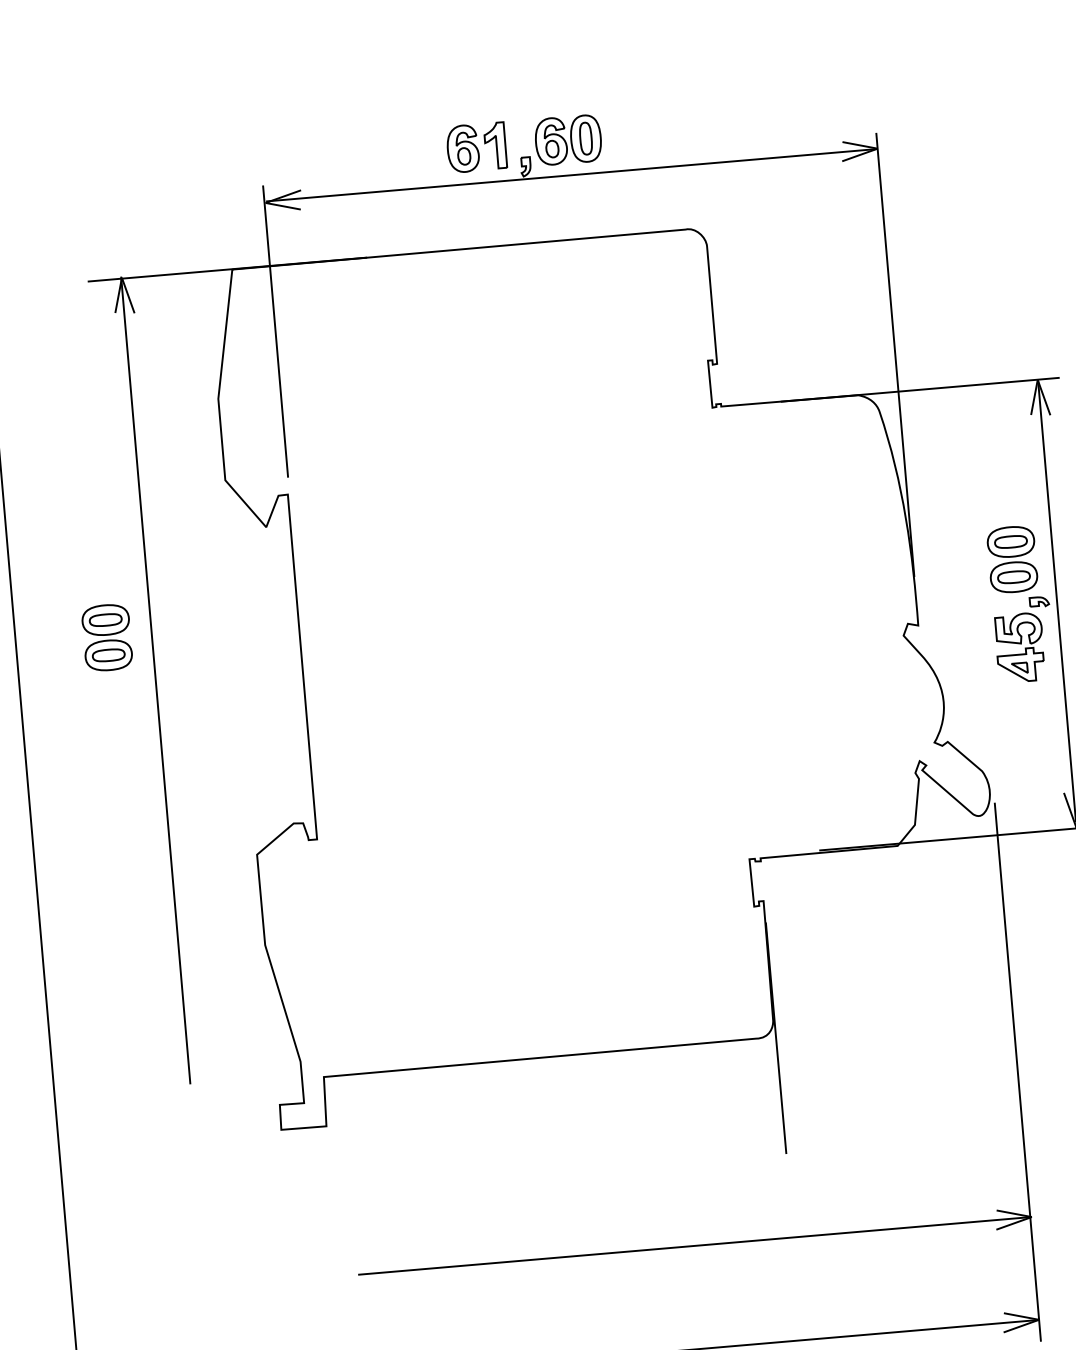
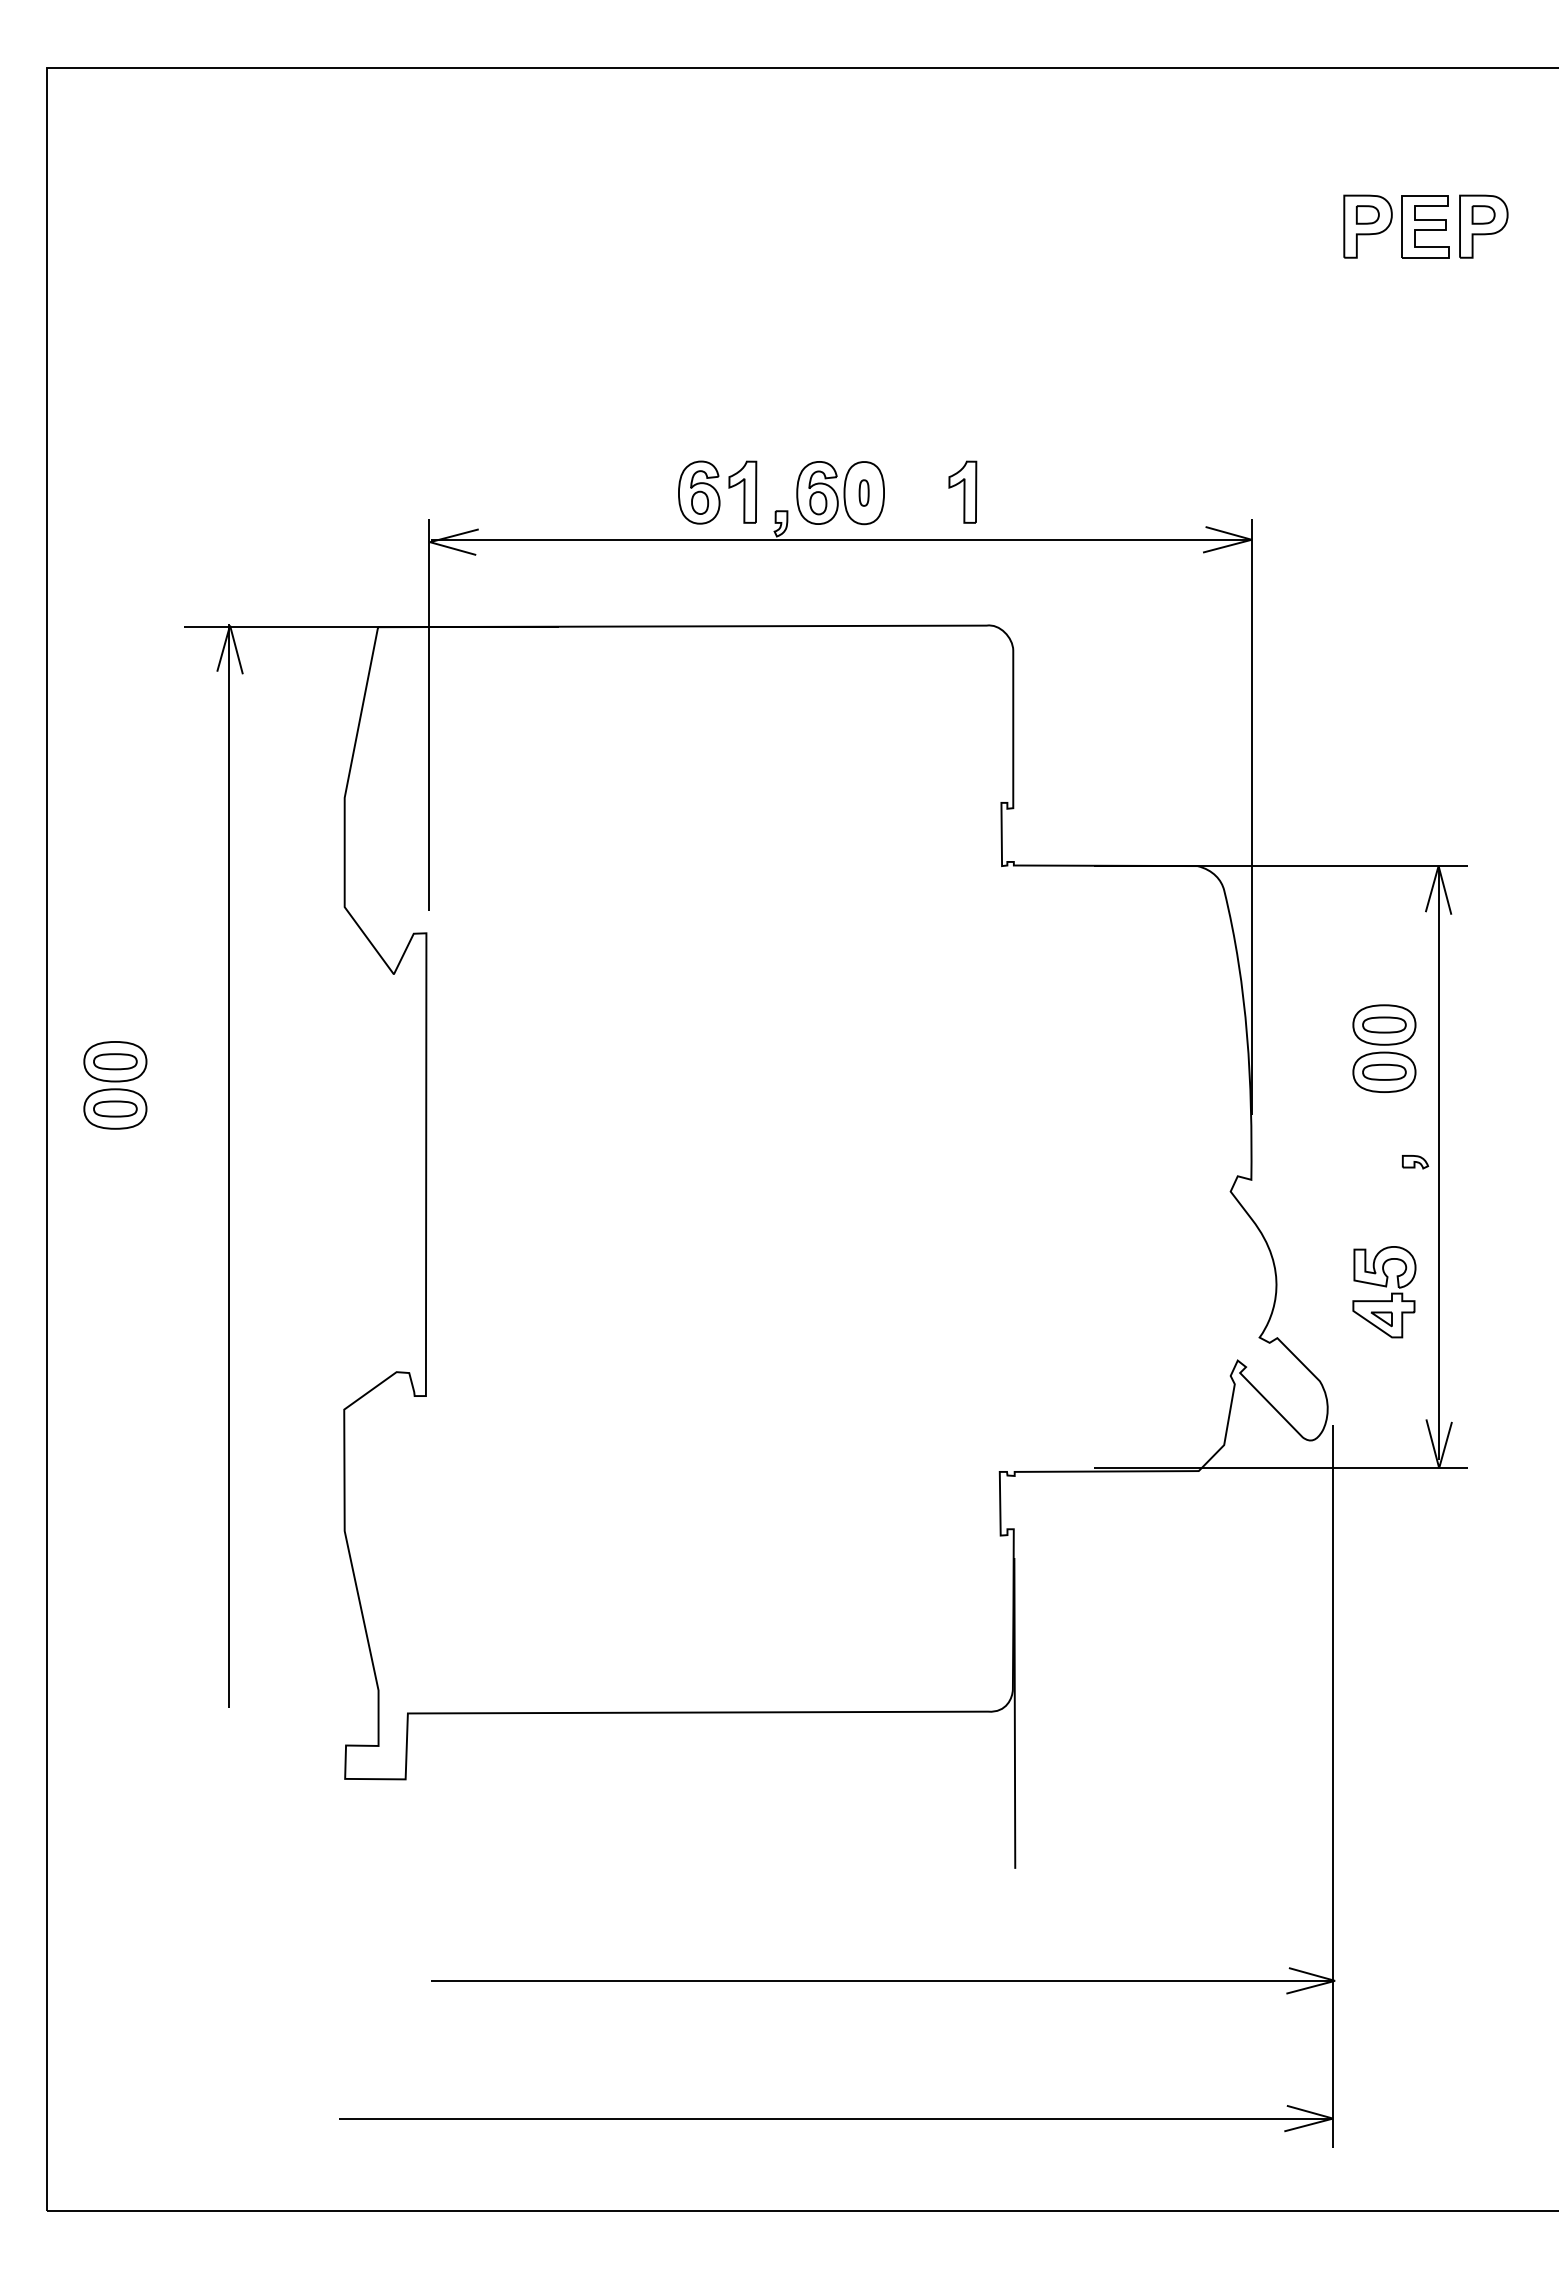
part: (659, 131) -> (962, 491), added
part: (585, 138) -> (863, 492), size x0.6
part: (1012, 559) -> (1384, 1048), moved
part: (107, 637) -> (115, 1085), moved
part: (1020, 648) -> (1384, 1292), moved

